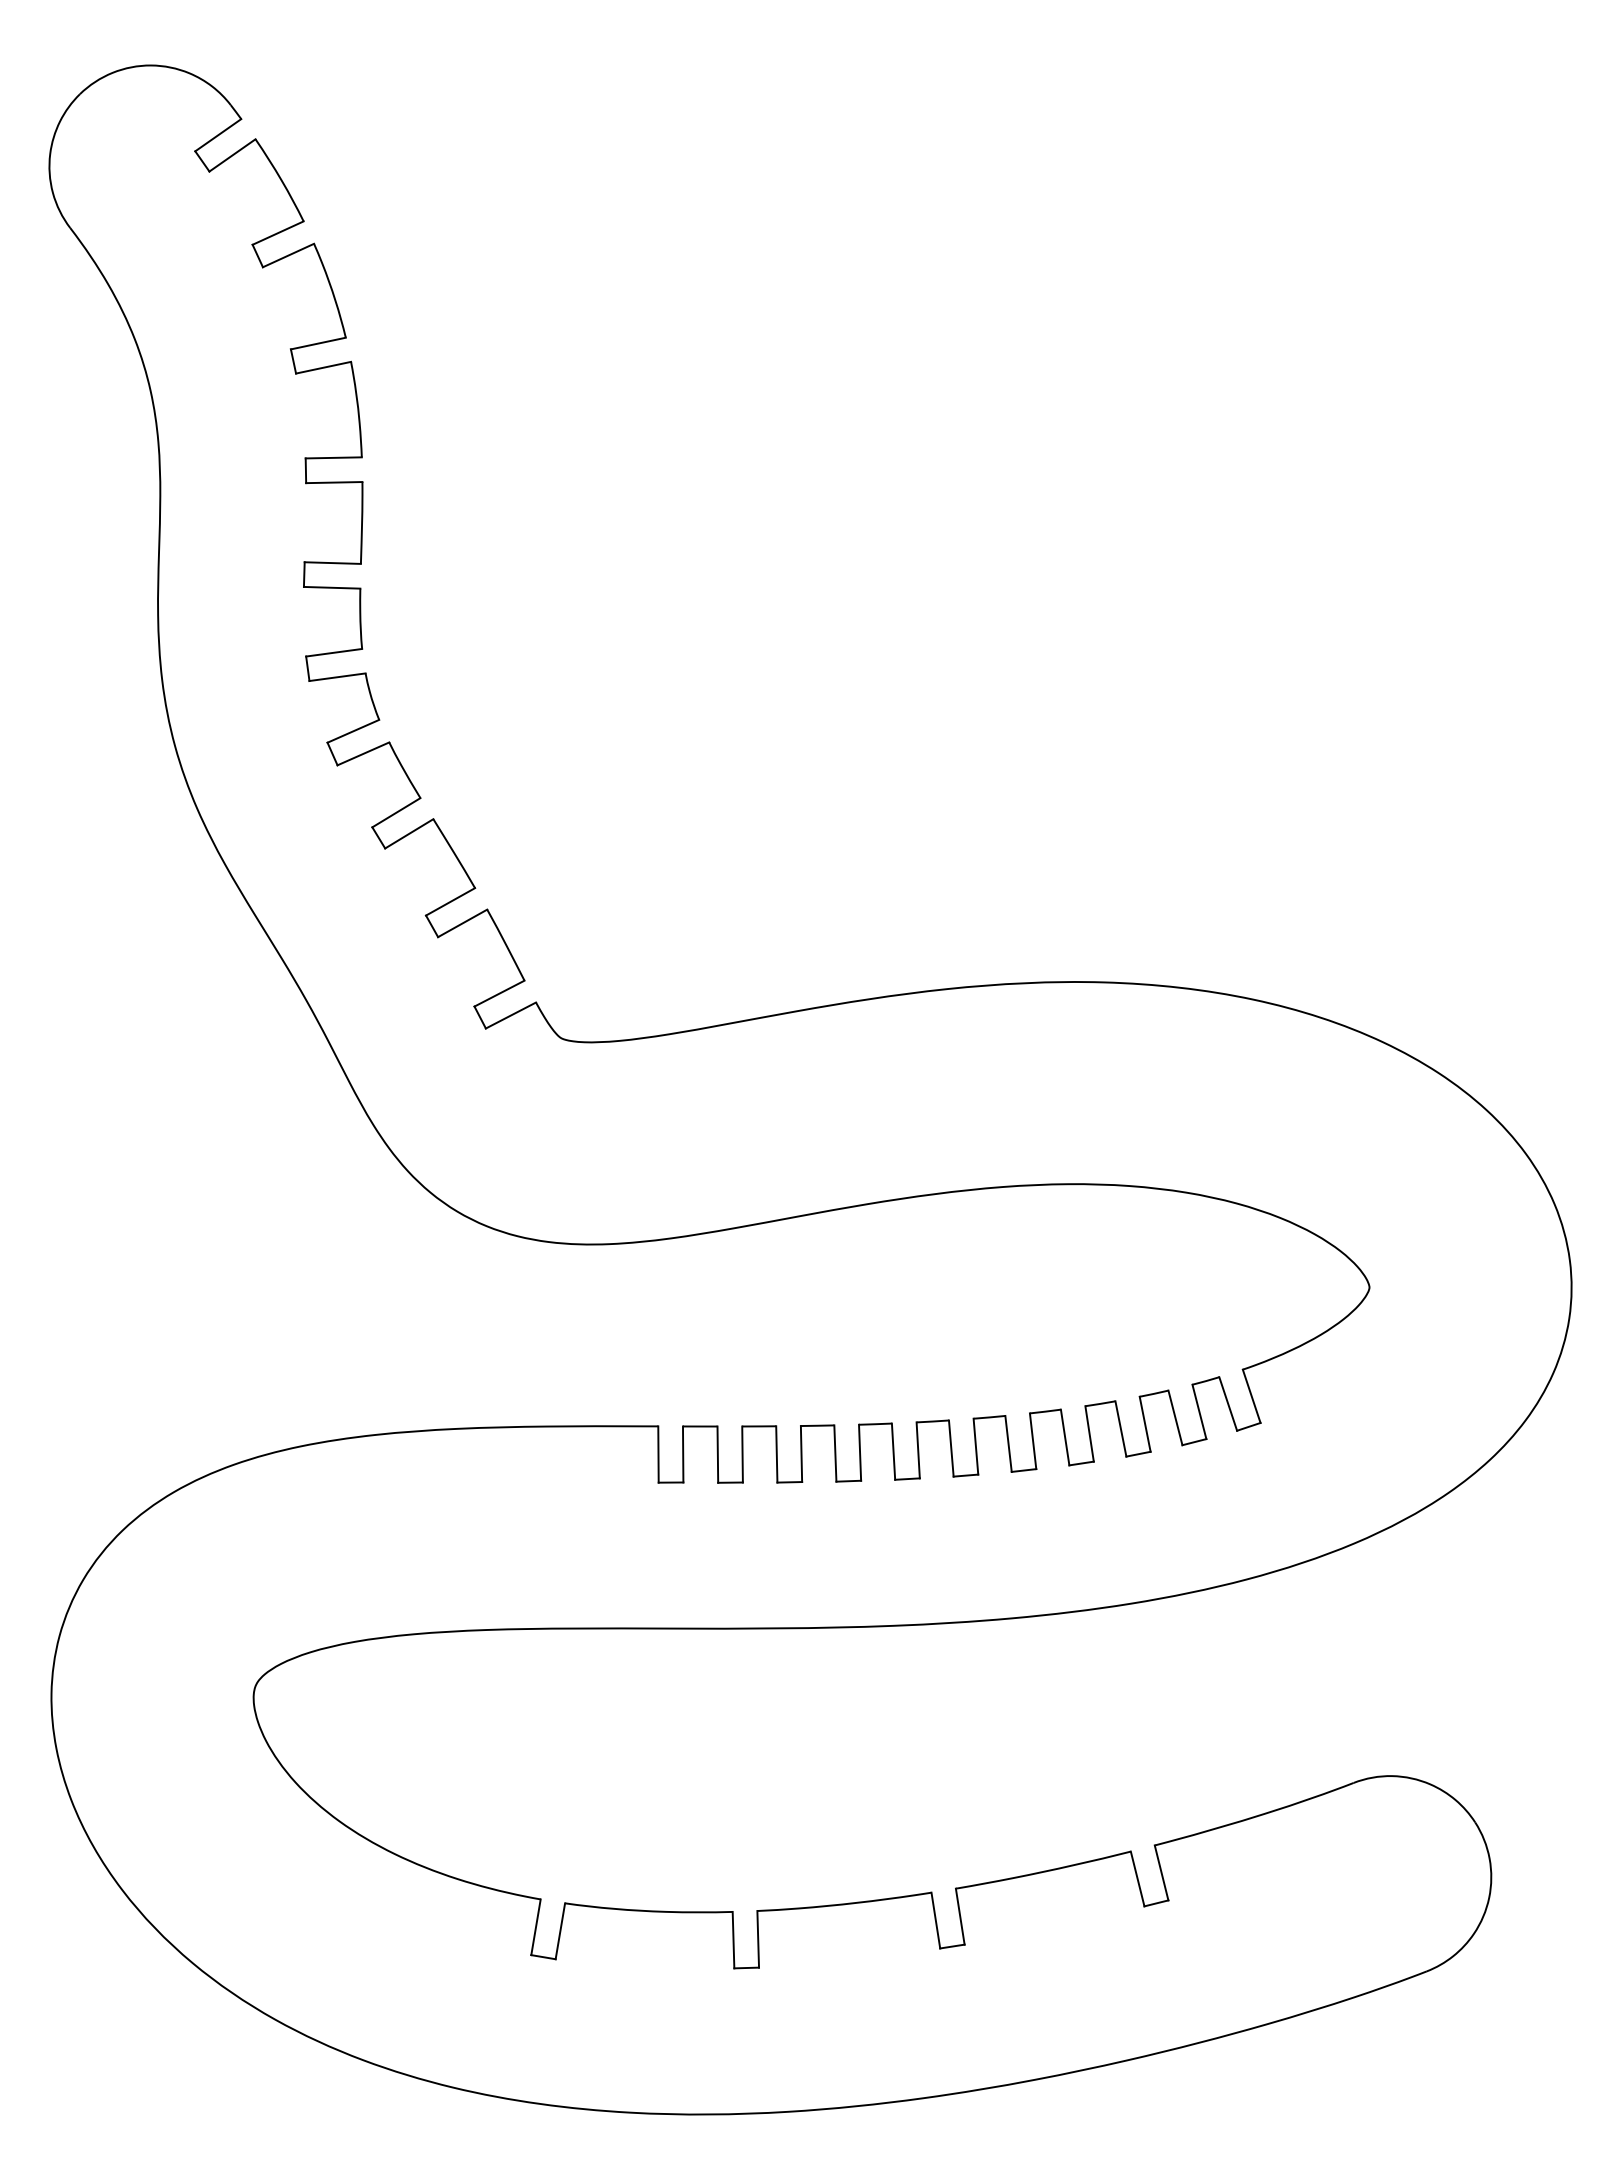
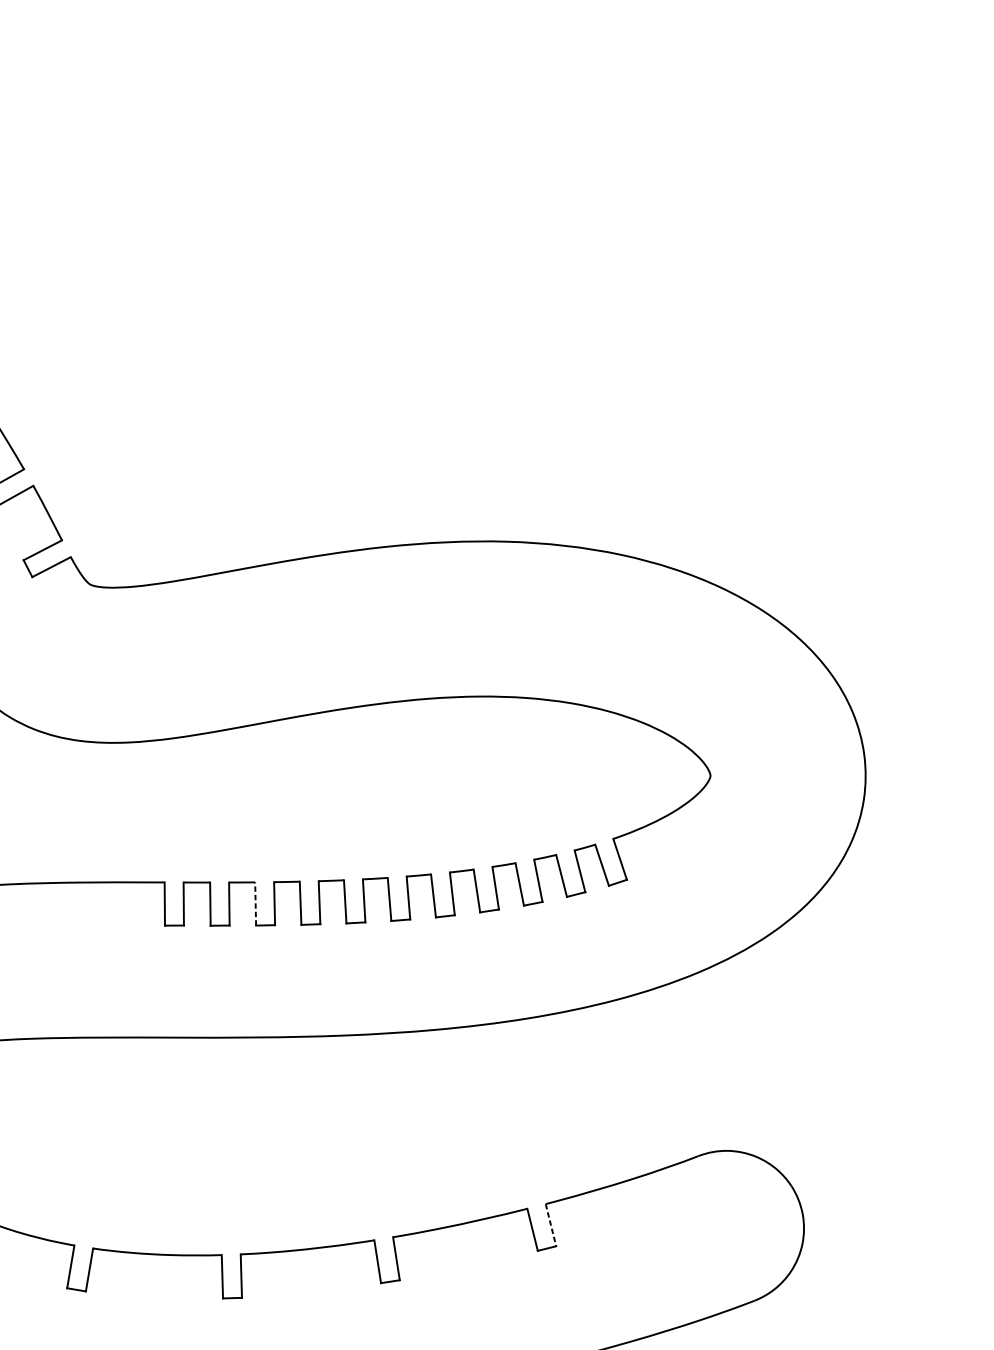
line: (776, 1453) -> (255, 903), solid -> dashed
line: (1161, 1873) -> (550, 1225), solid -> dashed

